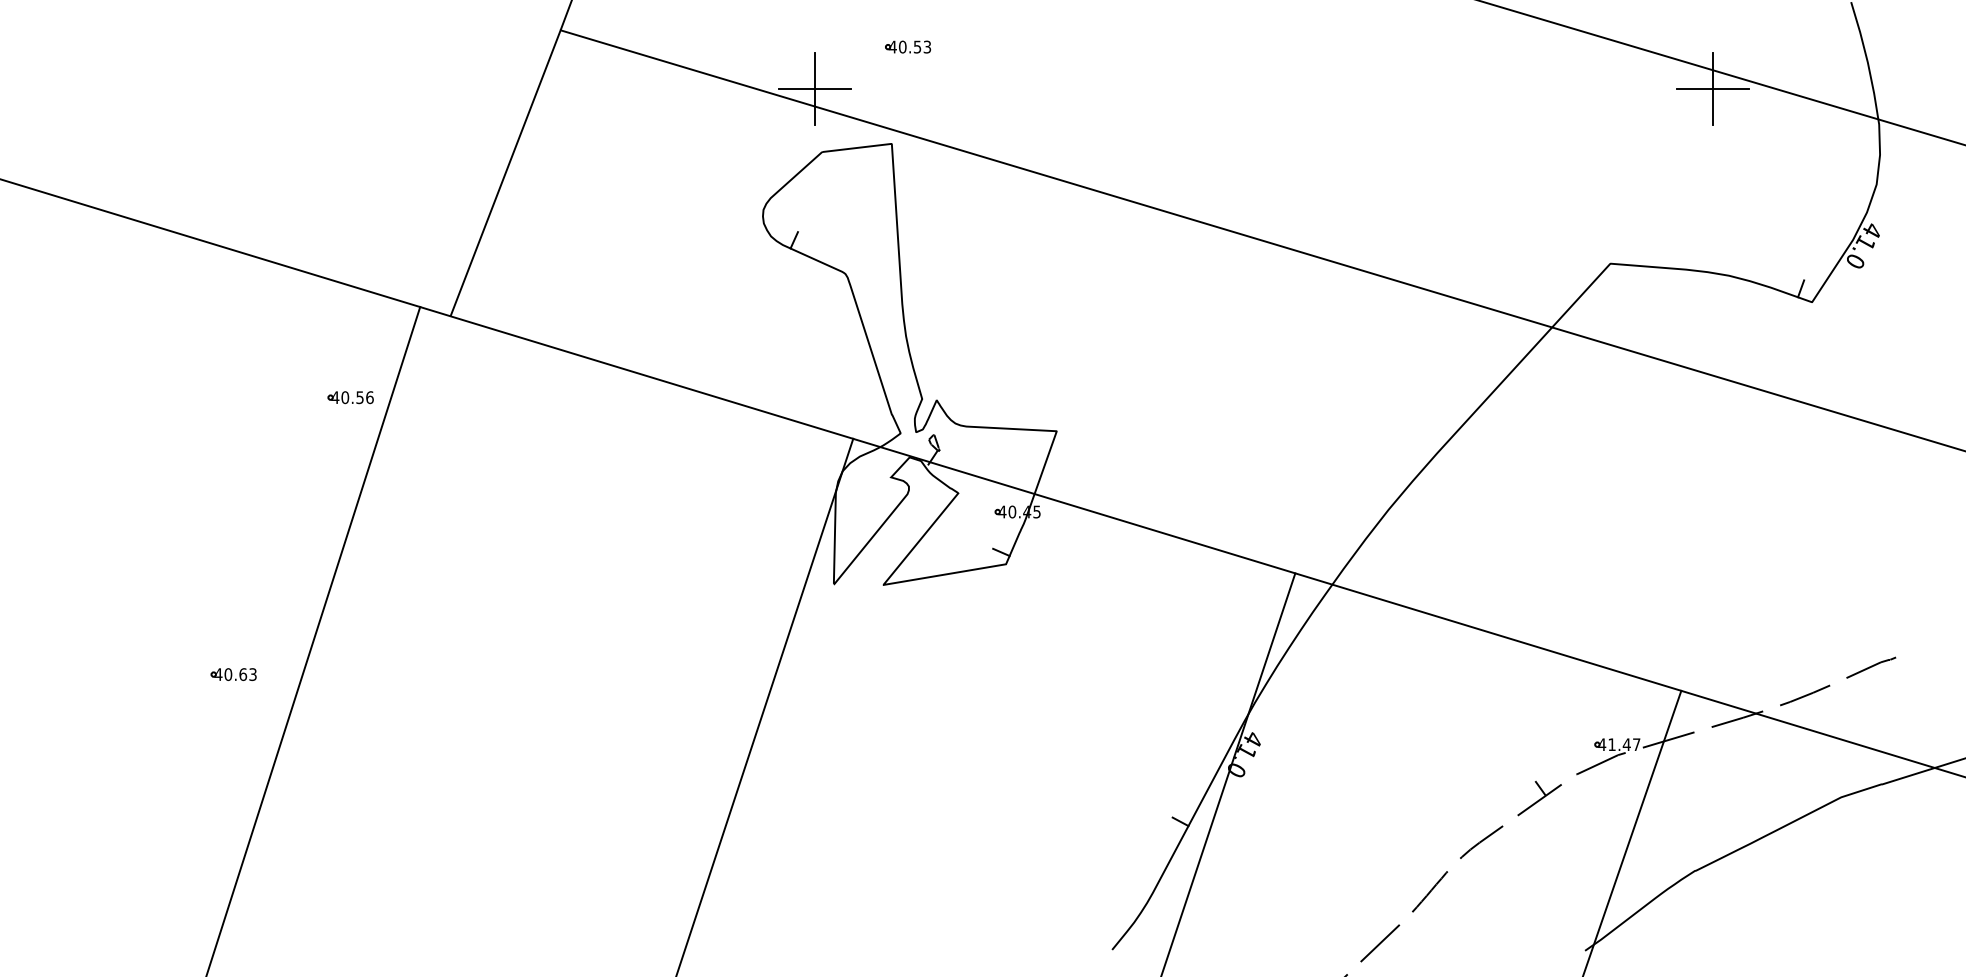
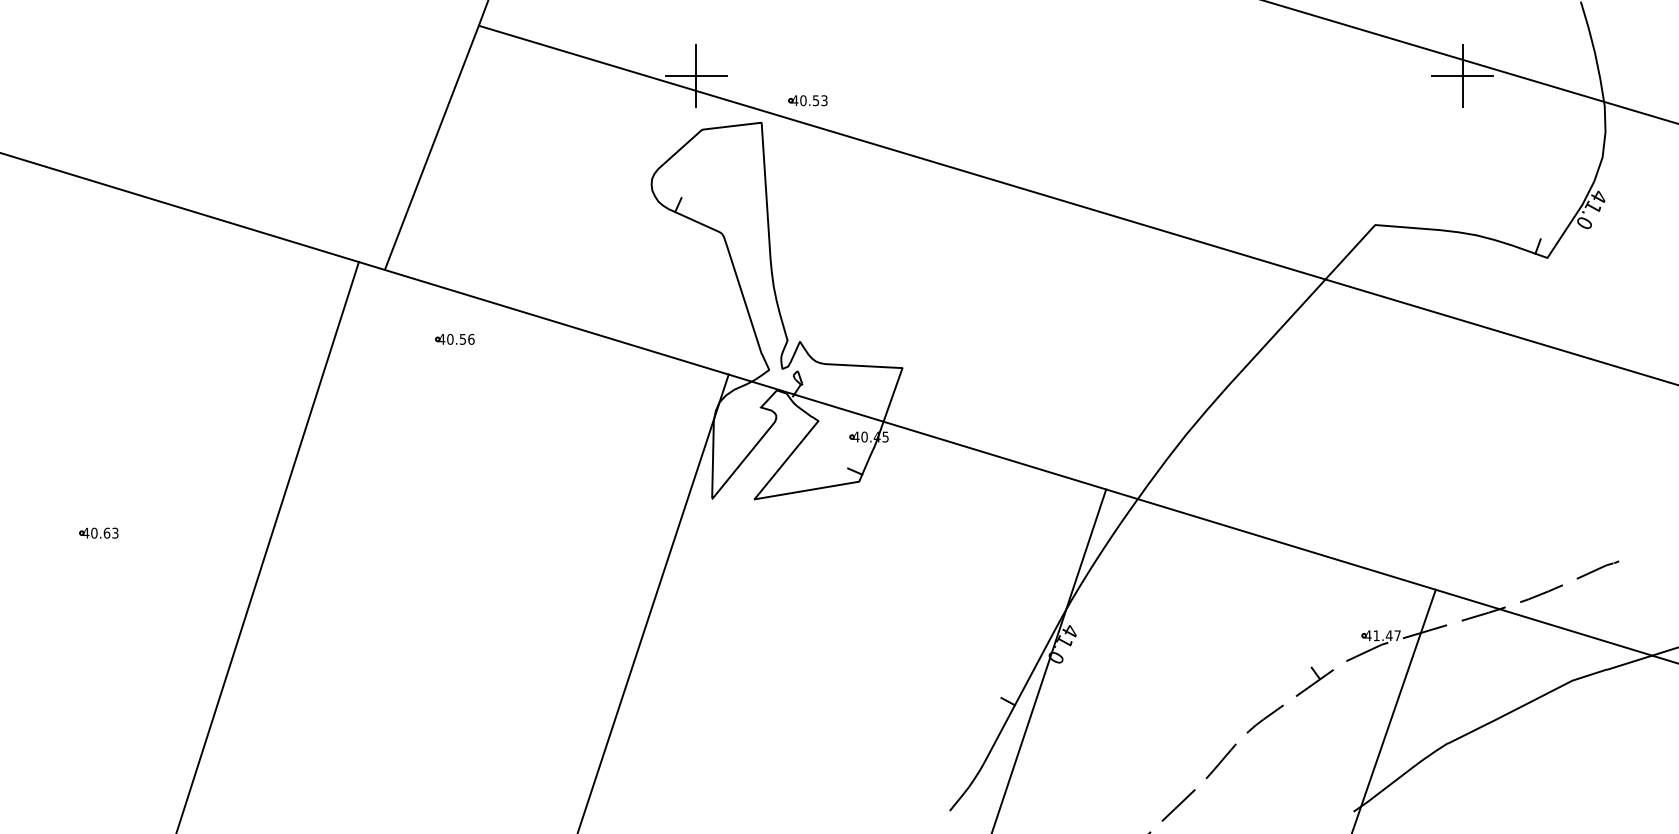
part: (907, 46) -> (807, 100), moved
part: (350, 397) -> (454, 339), moved
part: (233, 674) -> (98, 533), moved

